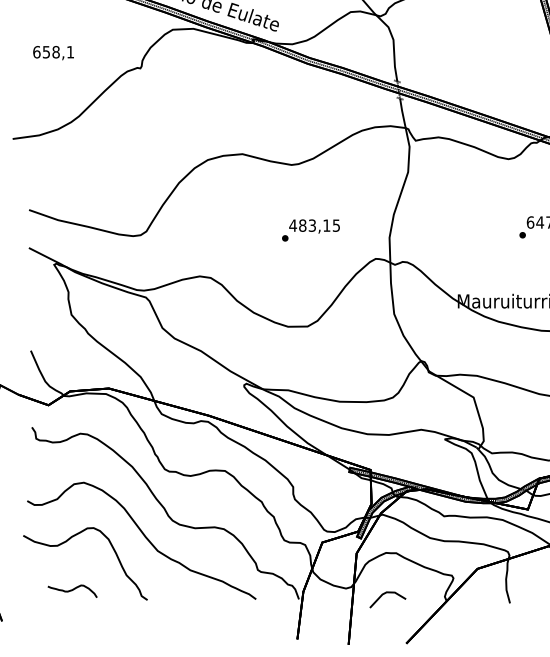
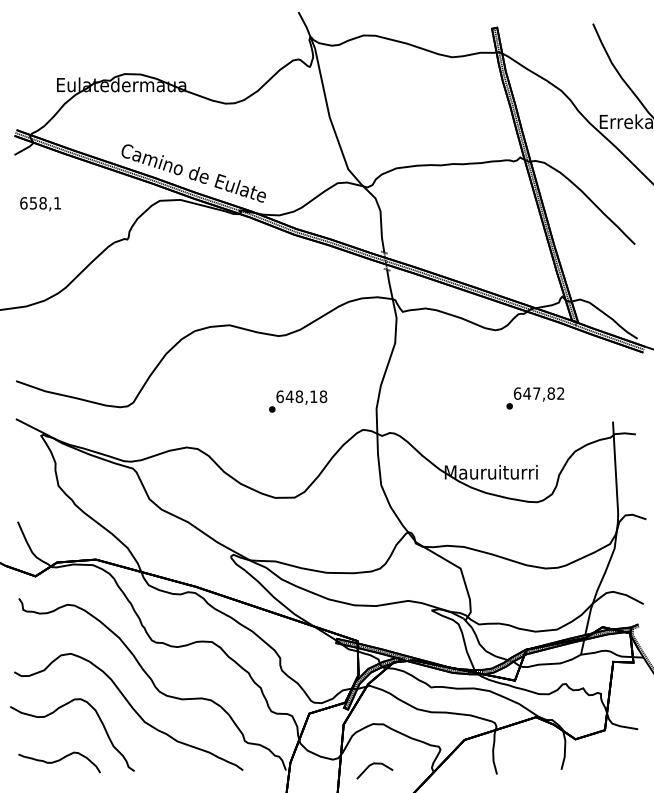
text: (53, 53) -> (40, 204), moved
text: (314, 225) -> (301, 396), 483,15 -> 648,18
part: (72, 591) -> (59, 762), size x1.67

